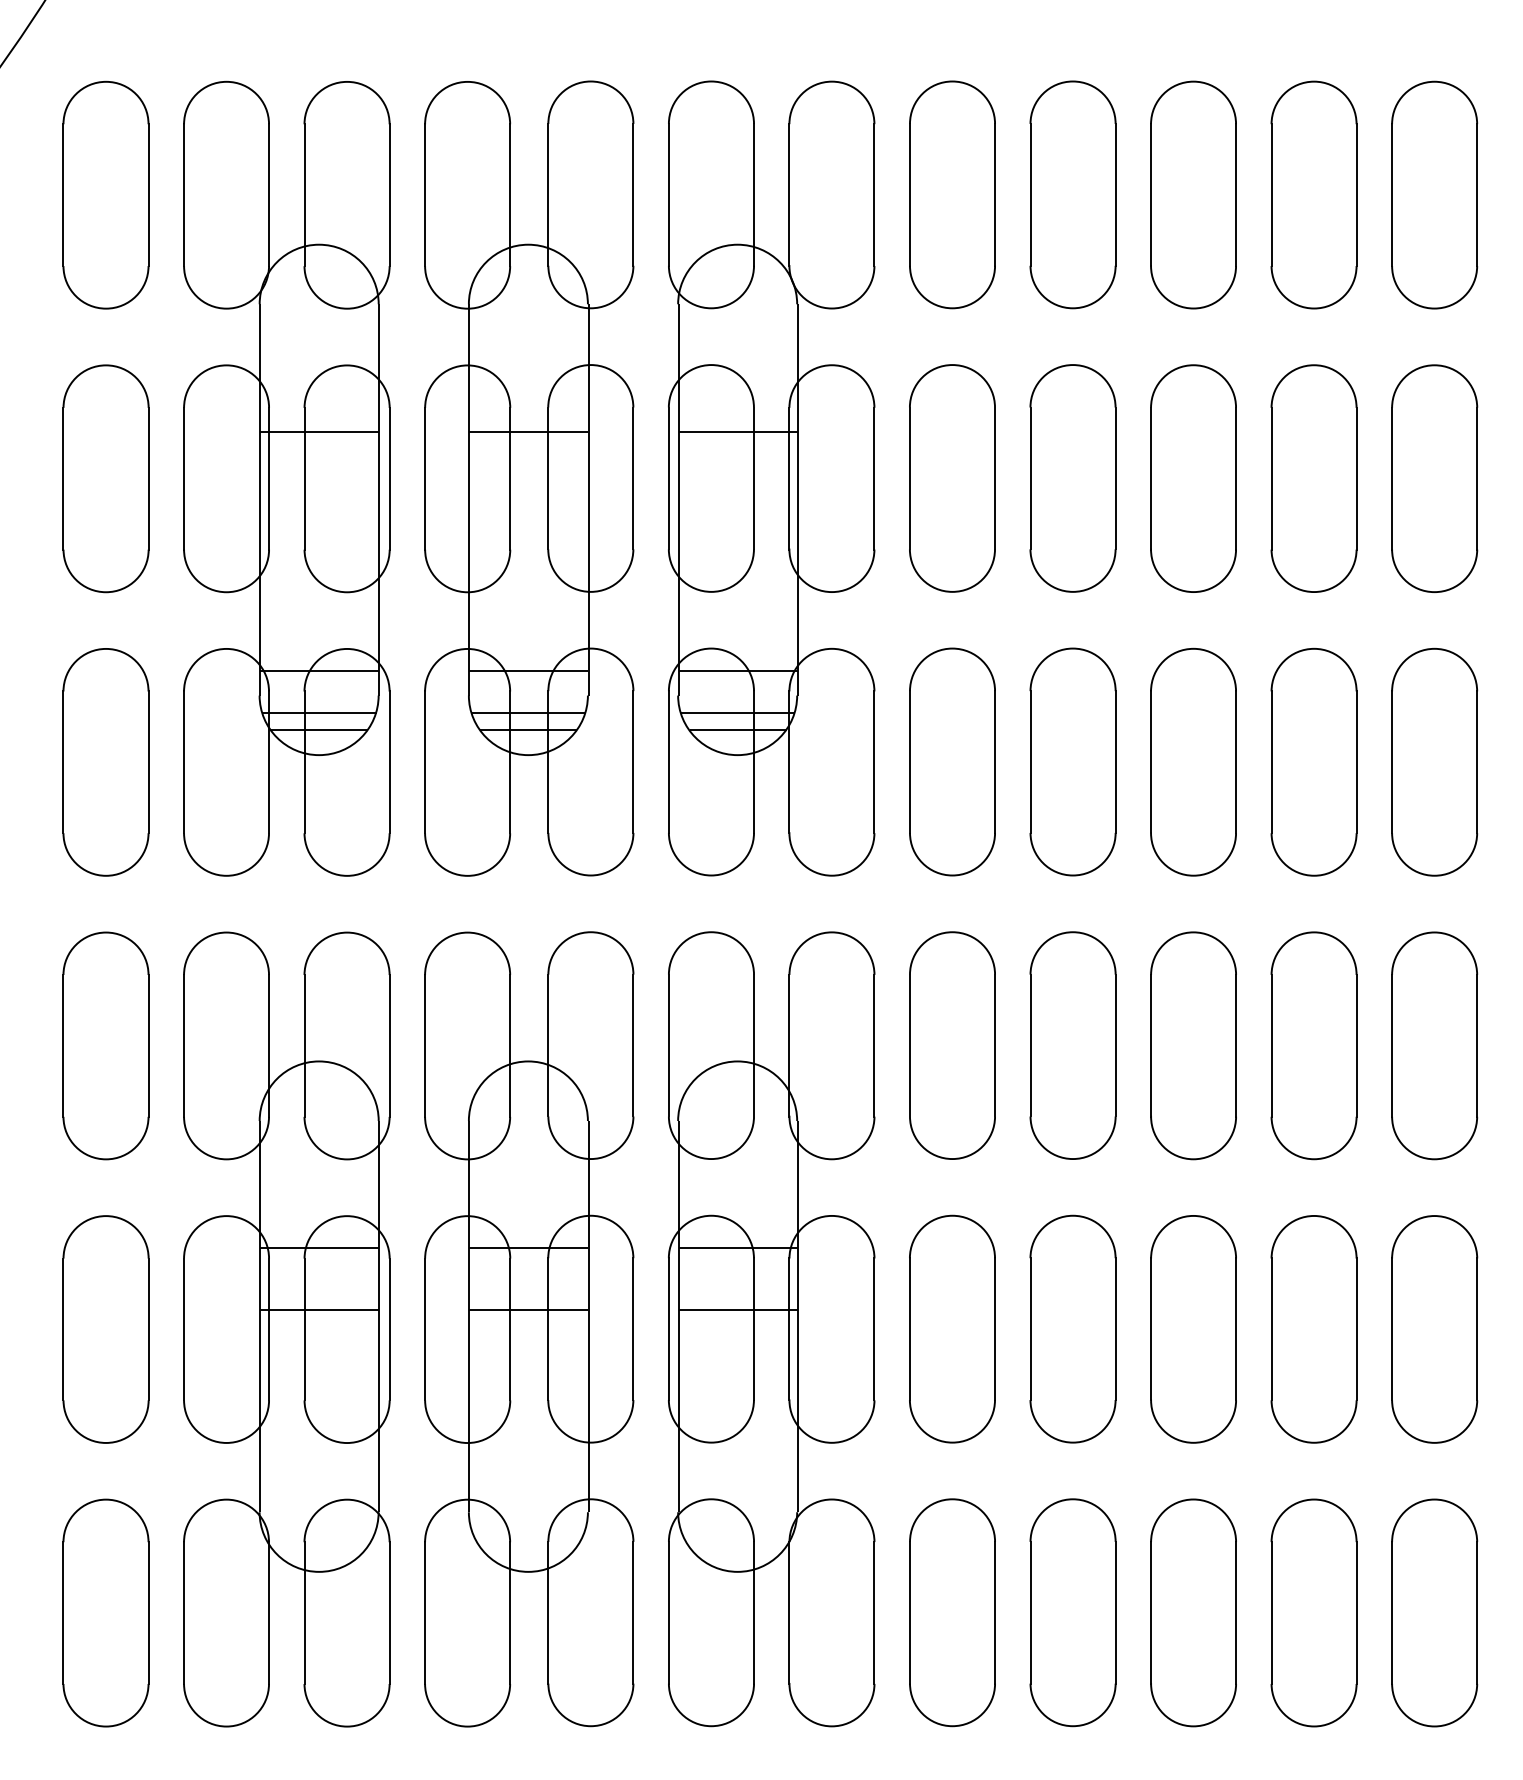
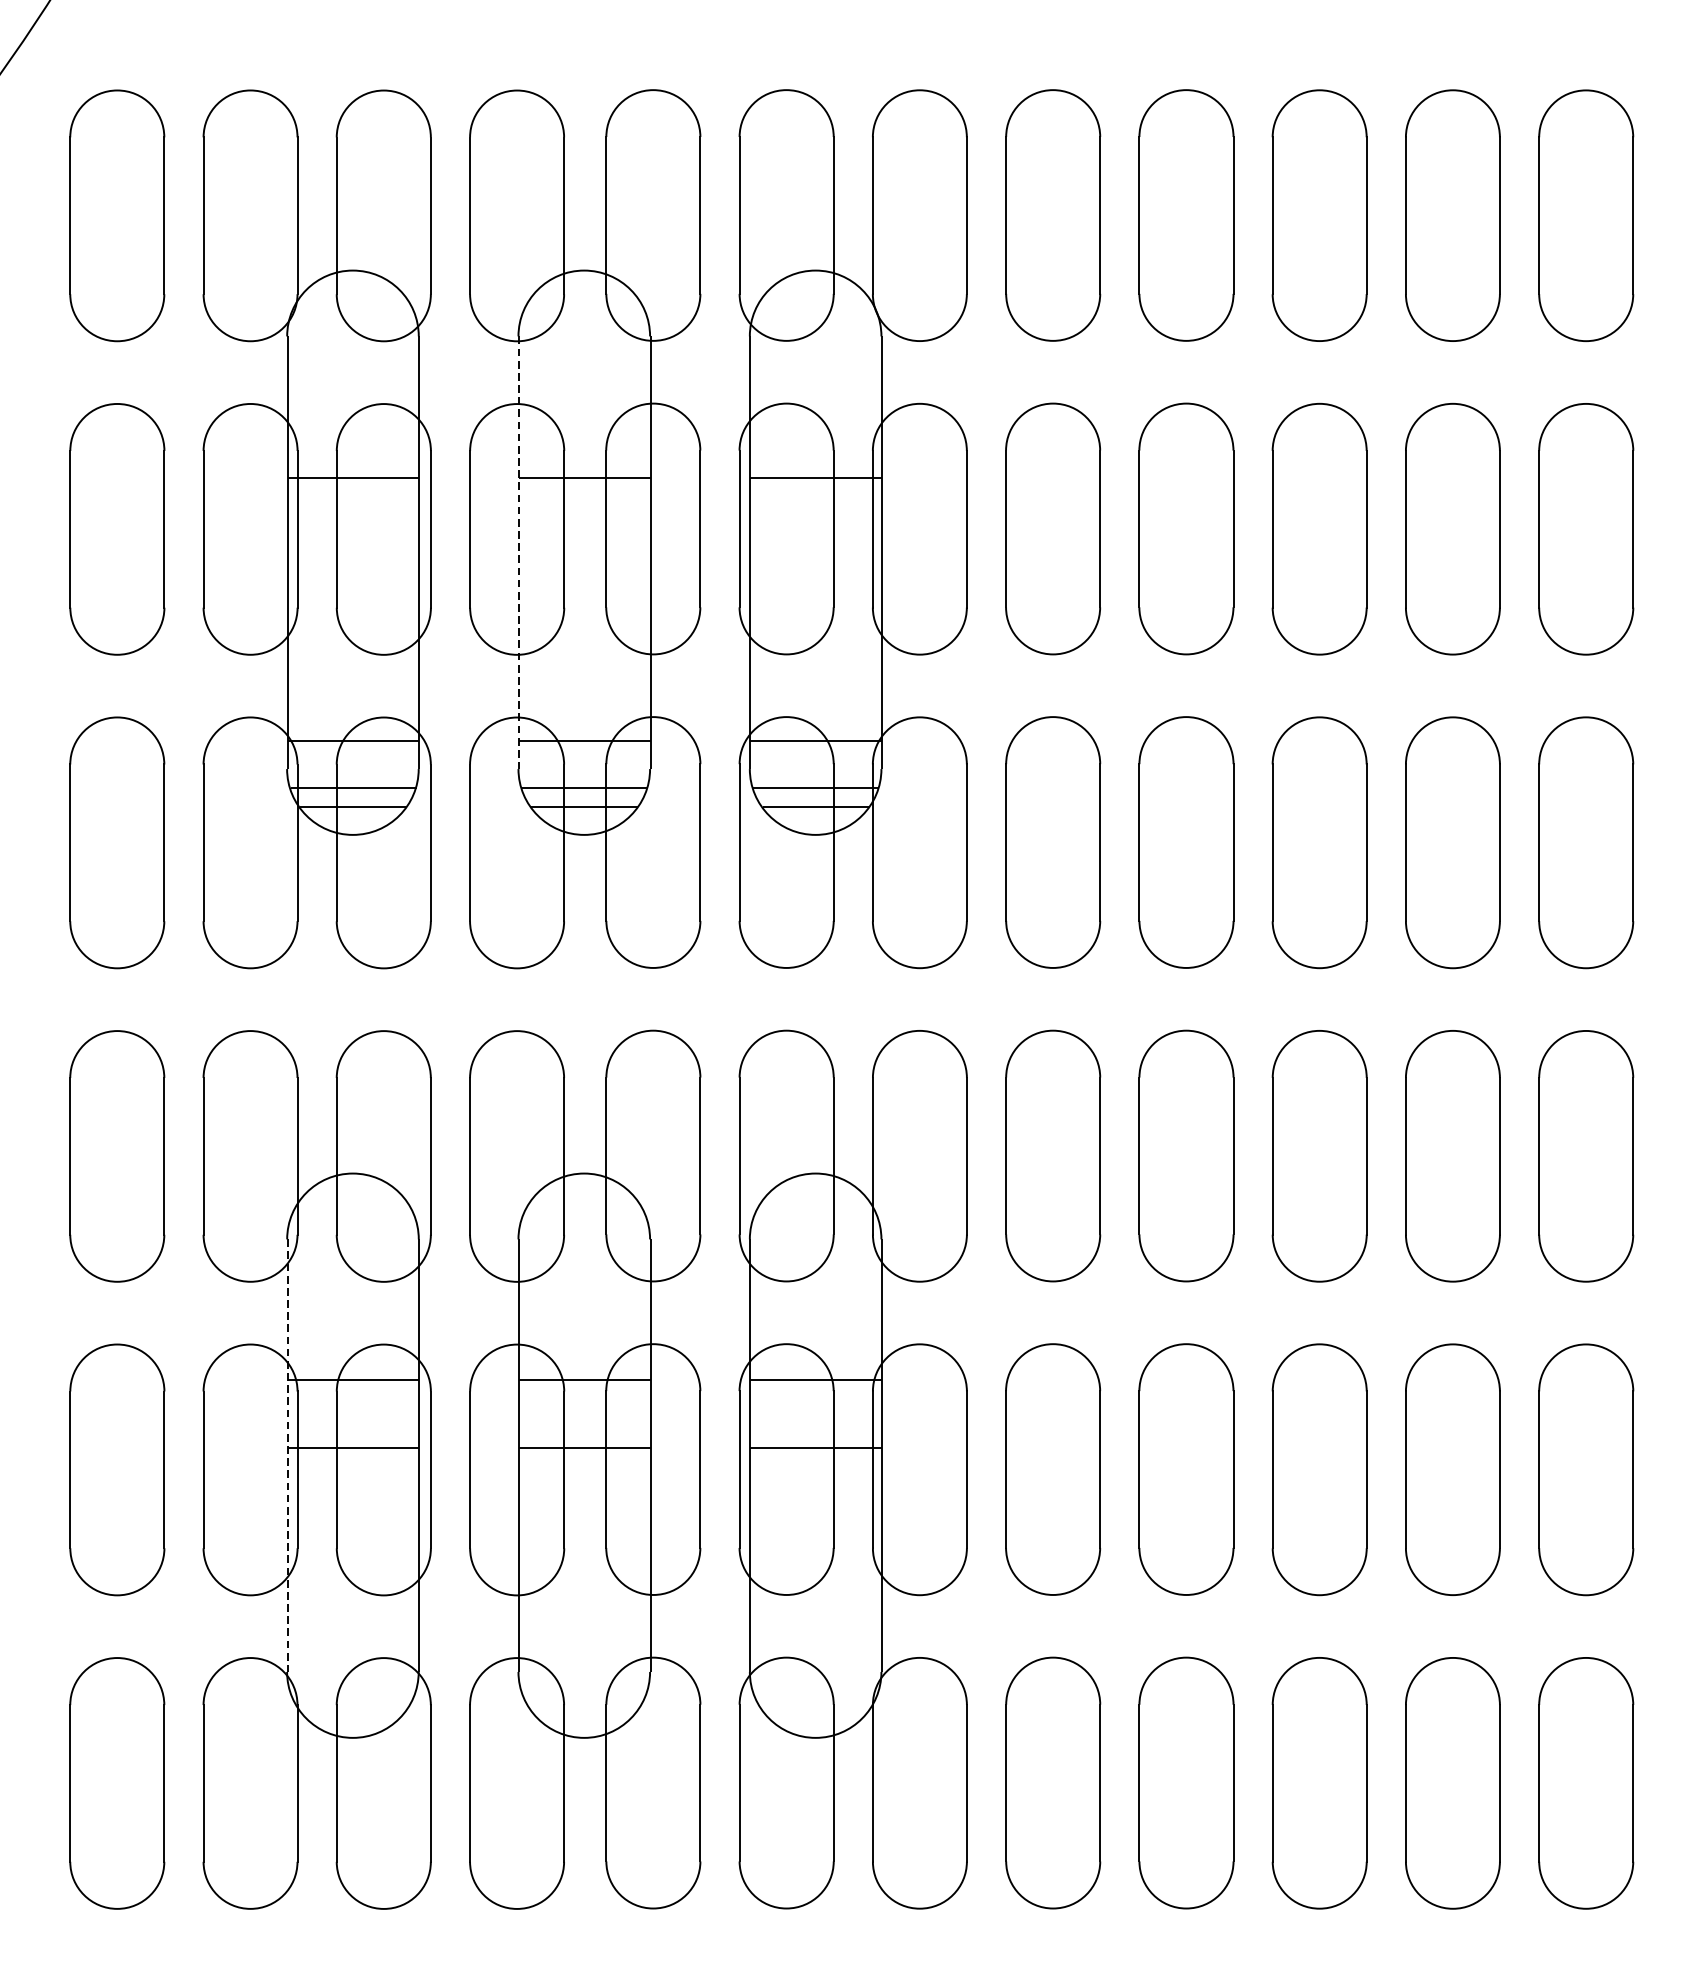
line: (469, 499) -> (519, 552), solid -> dashed
line: (260, 1316) -> (288, 1455), solid -> dashed

